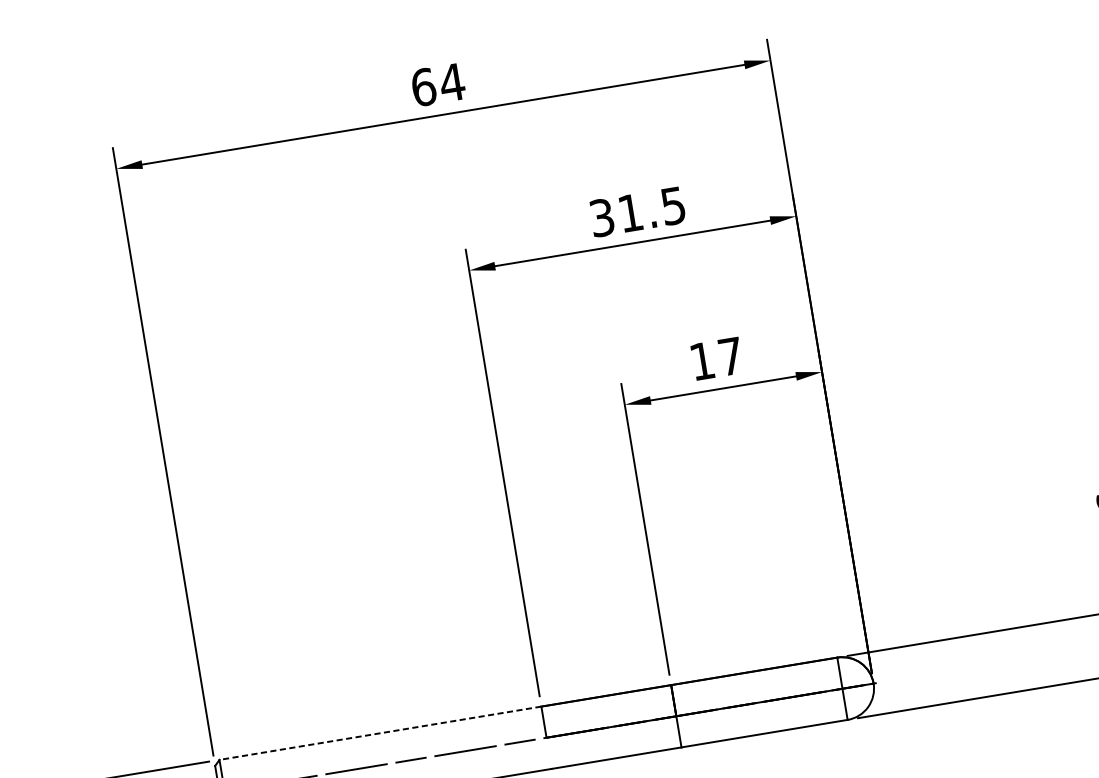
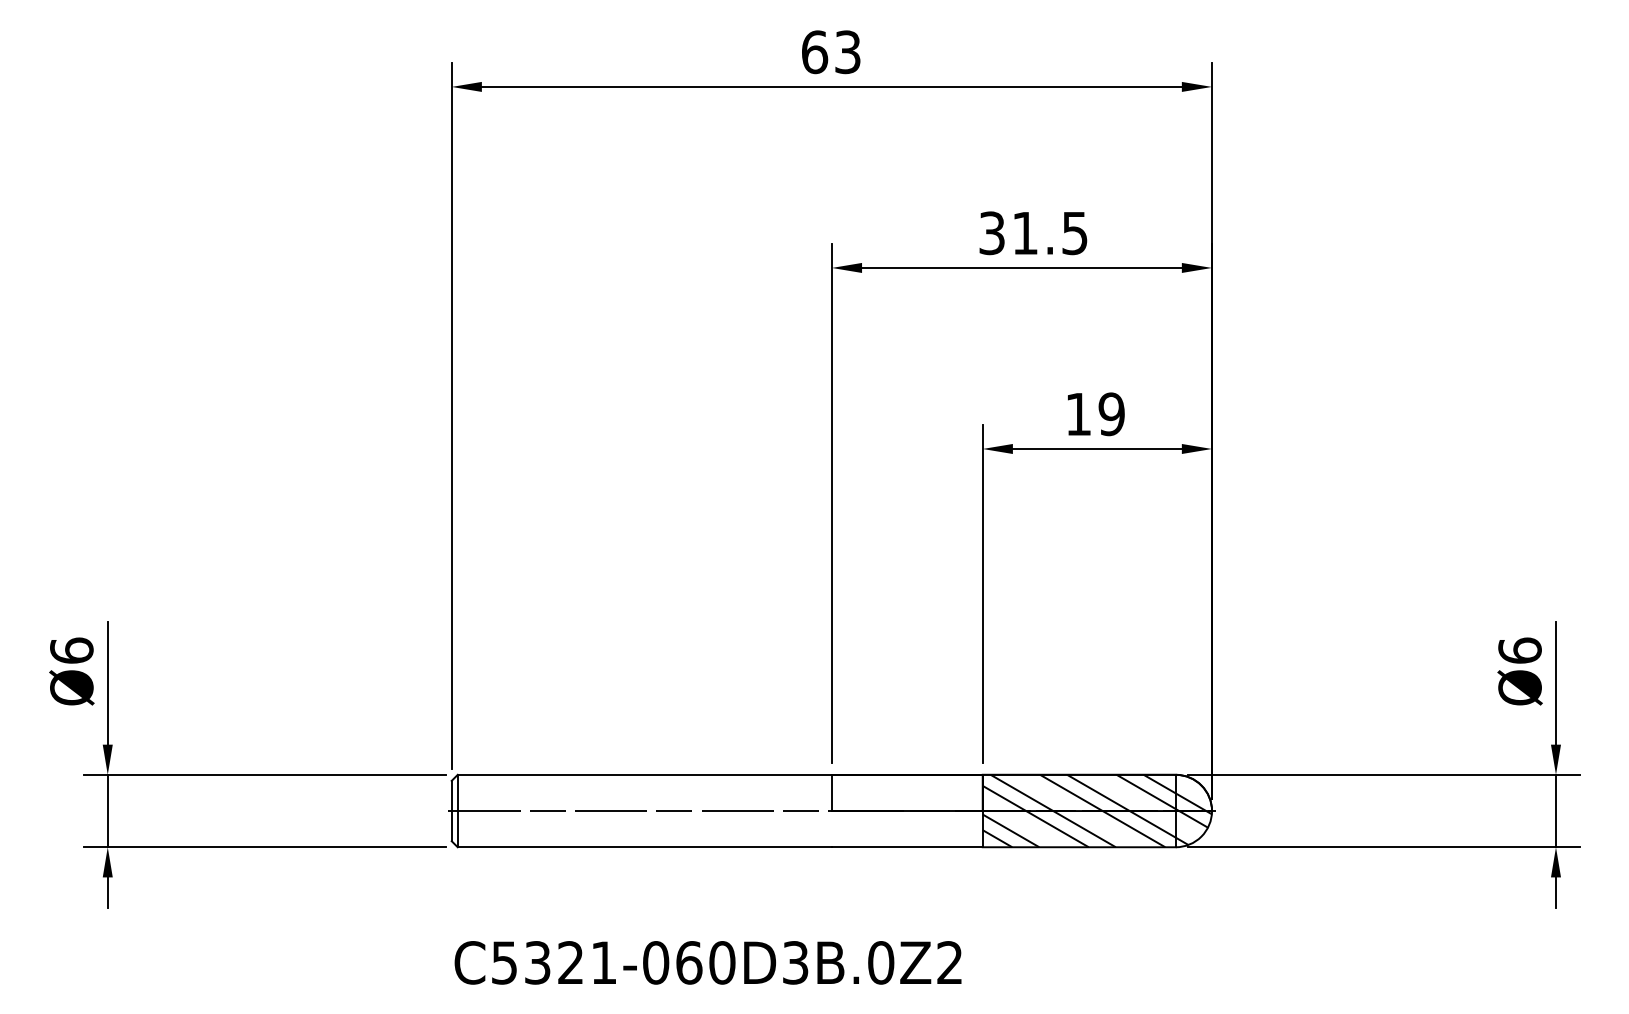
text: (451, 82) -> (847, 52), 64 -> 63
text: (730, 356) -> (1111, 414), 17 -> 19
hatch: (774, 699) -> (1096, 810), added
line: (380, 733) -> (644, 774), dashed -> solid

